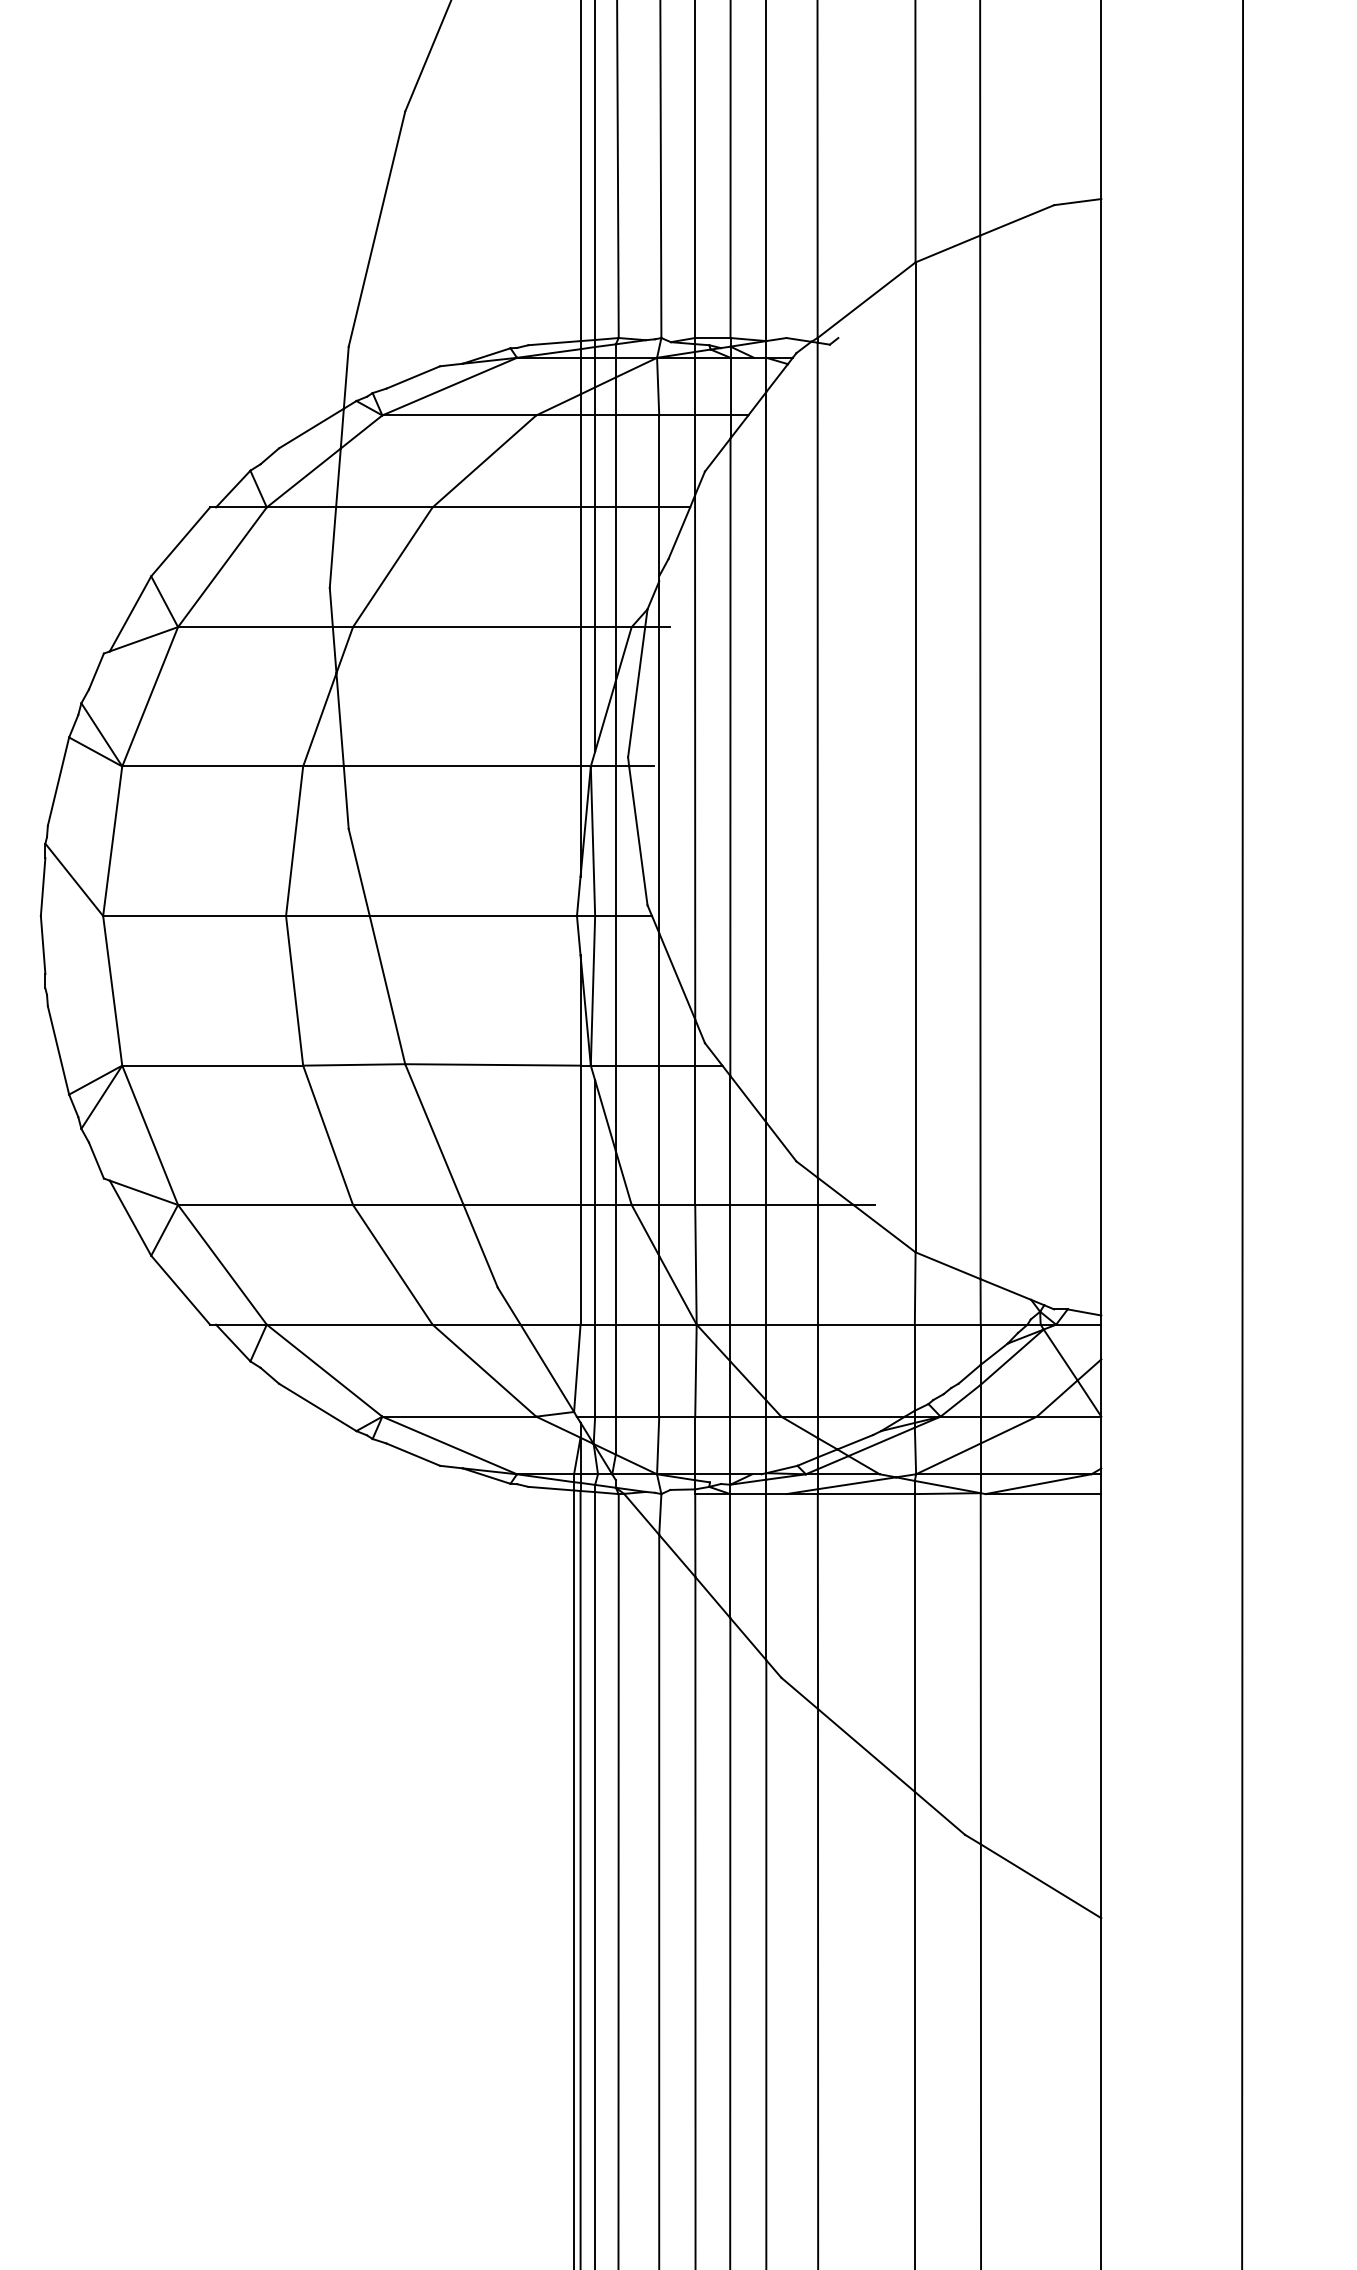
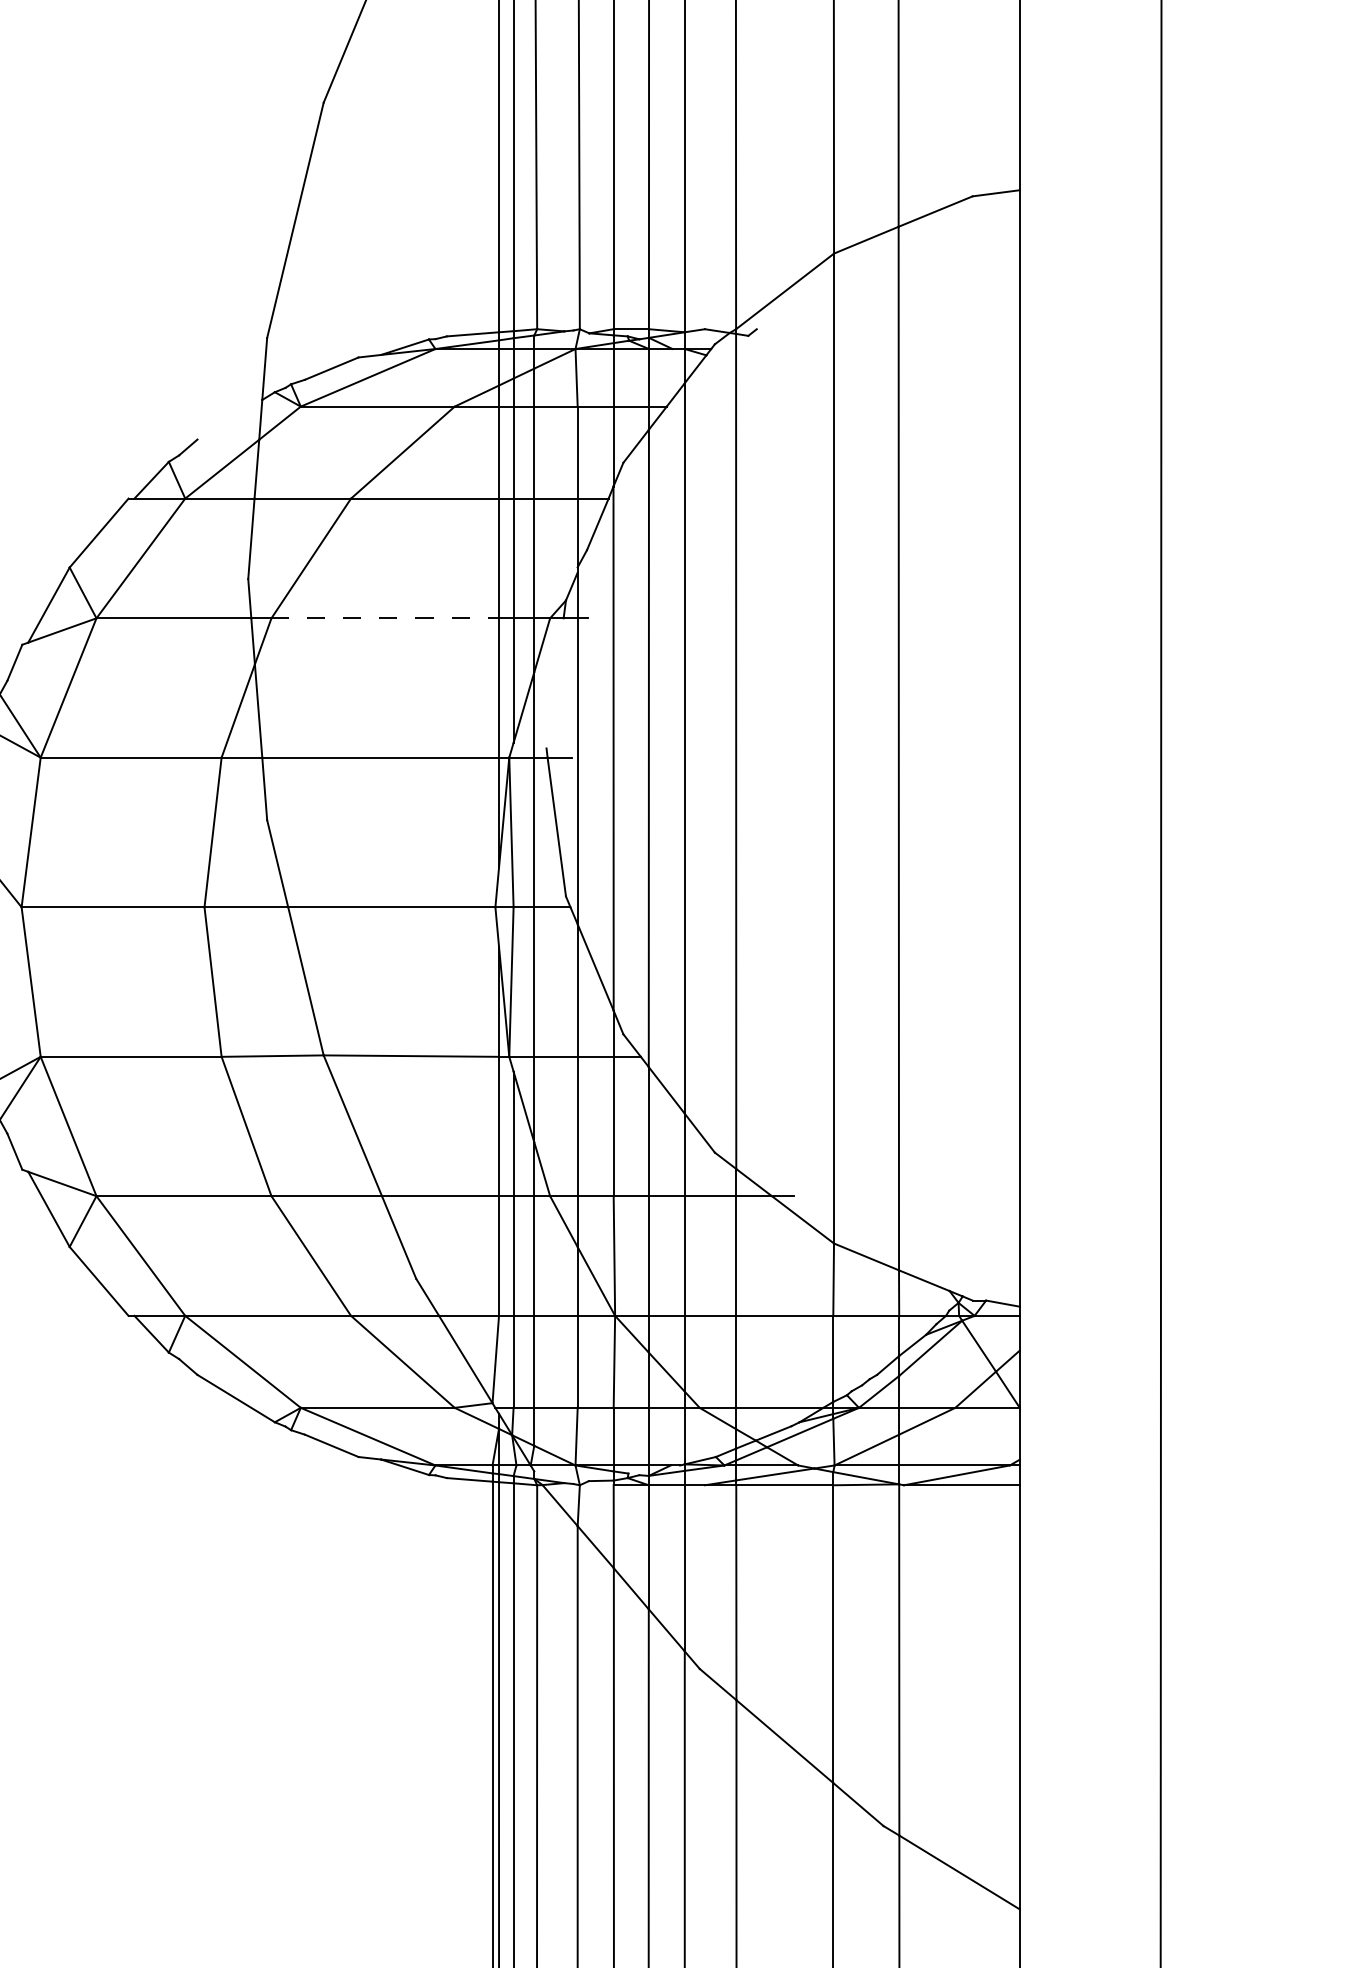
line: (311, 428) -> (229, 419), removed
line: (466, 627) -> (384, 618), solid -> dashed
line: (636, 692) -> (554, 683), removed

